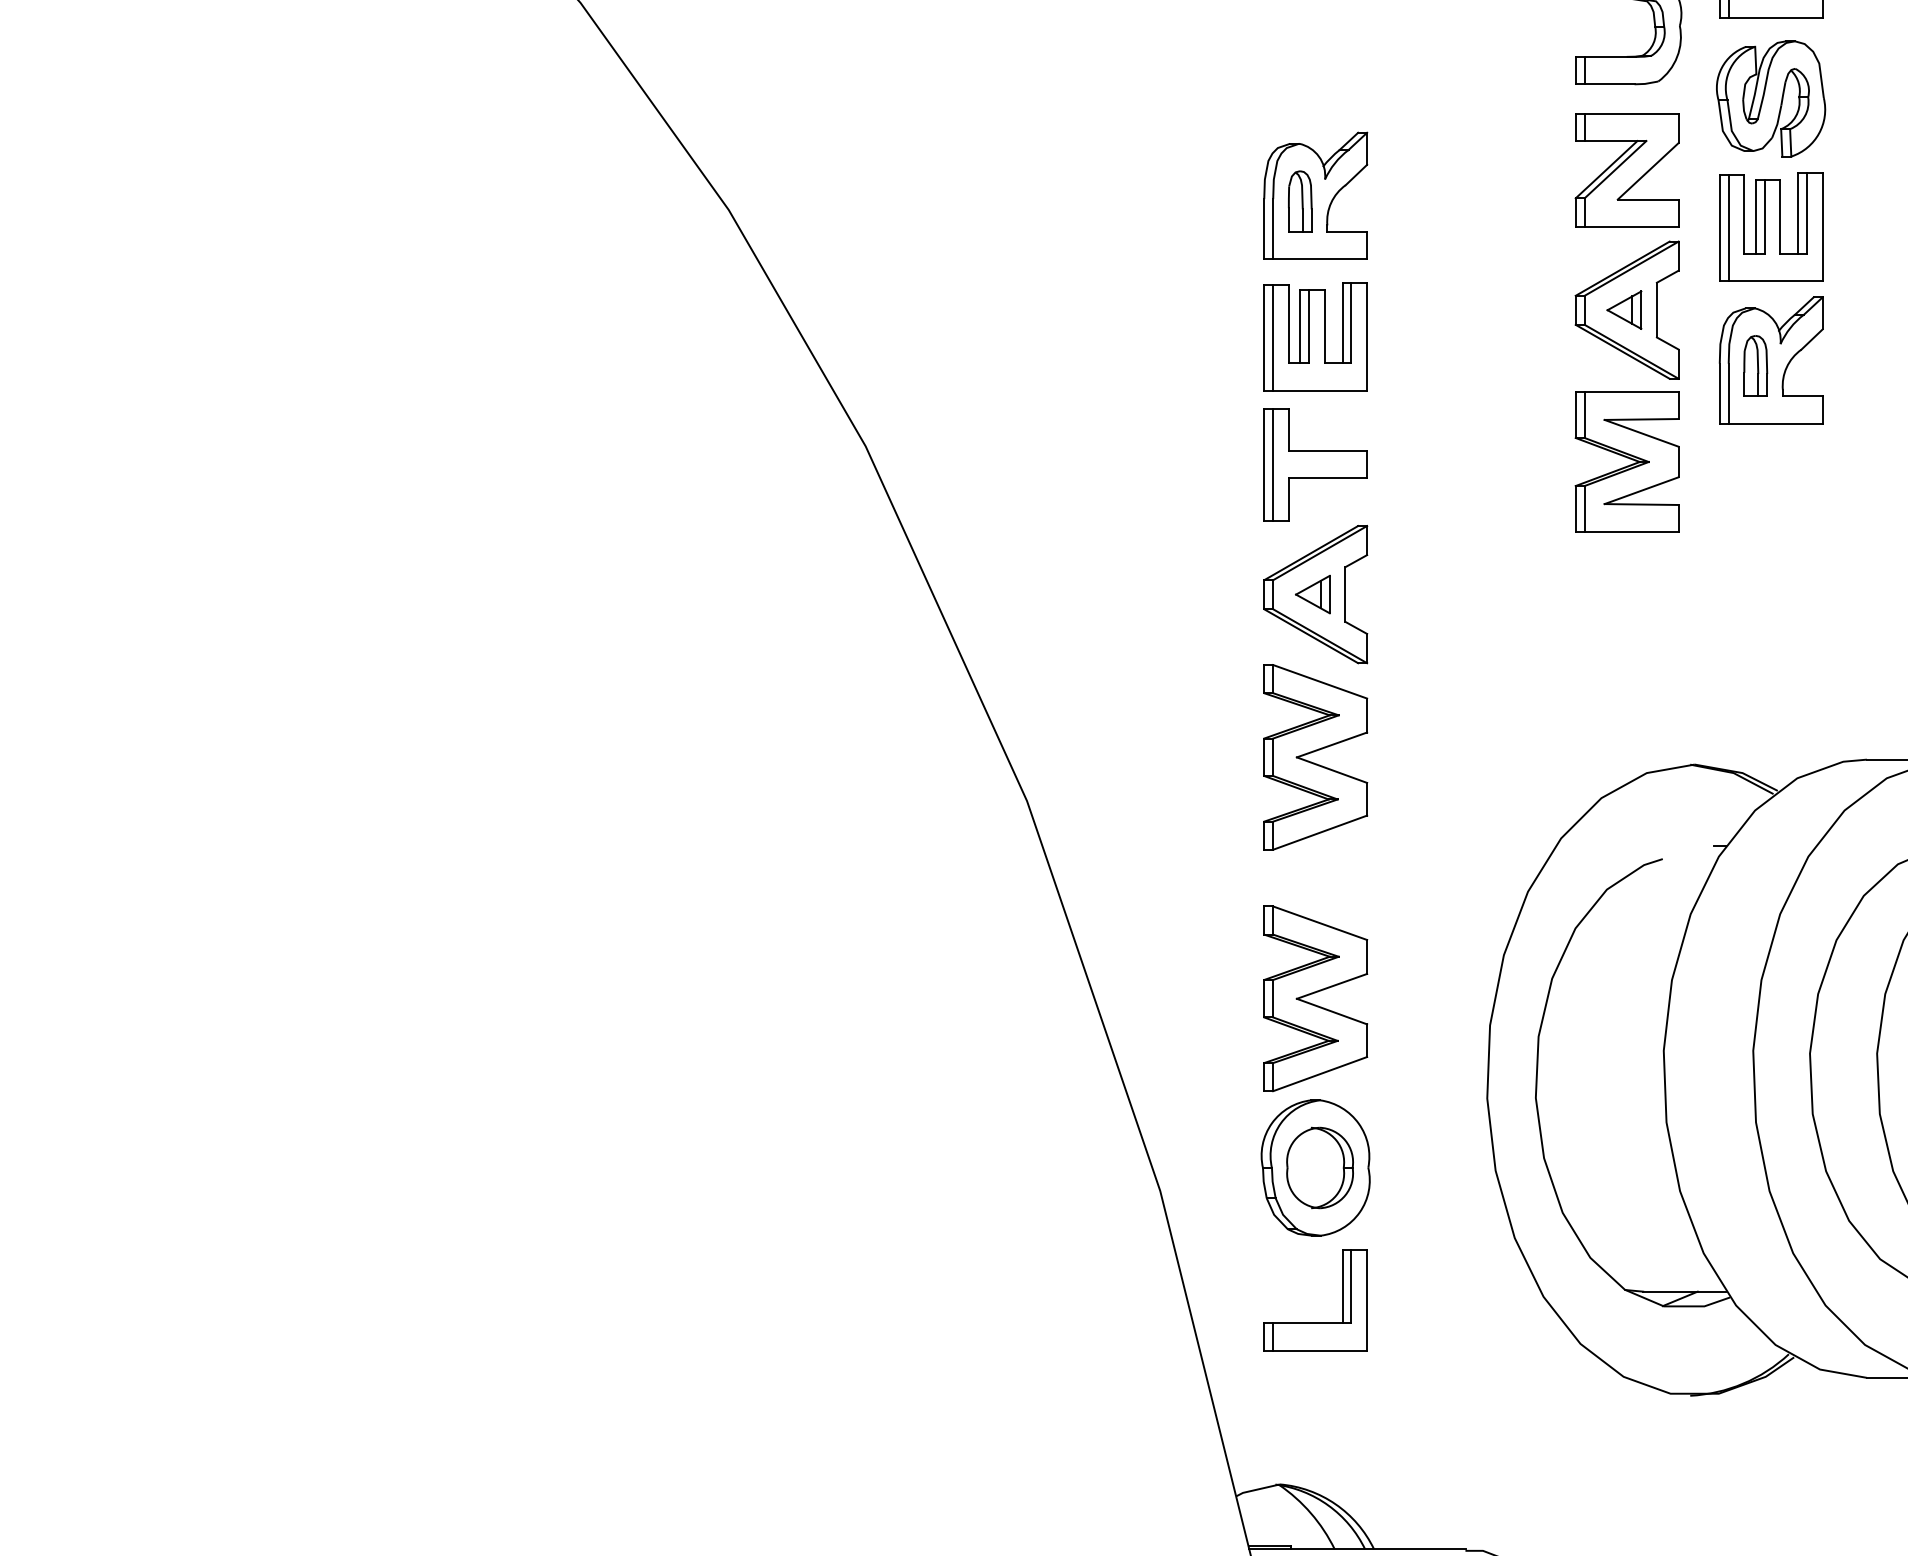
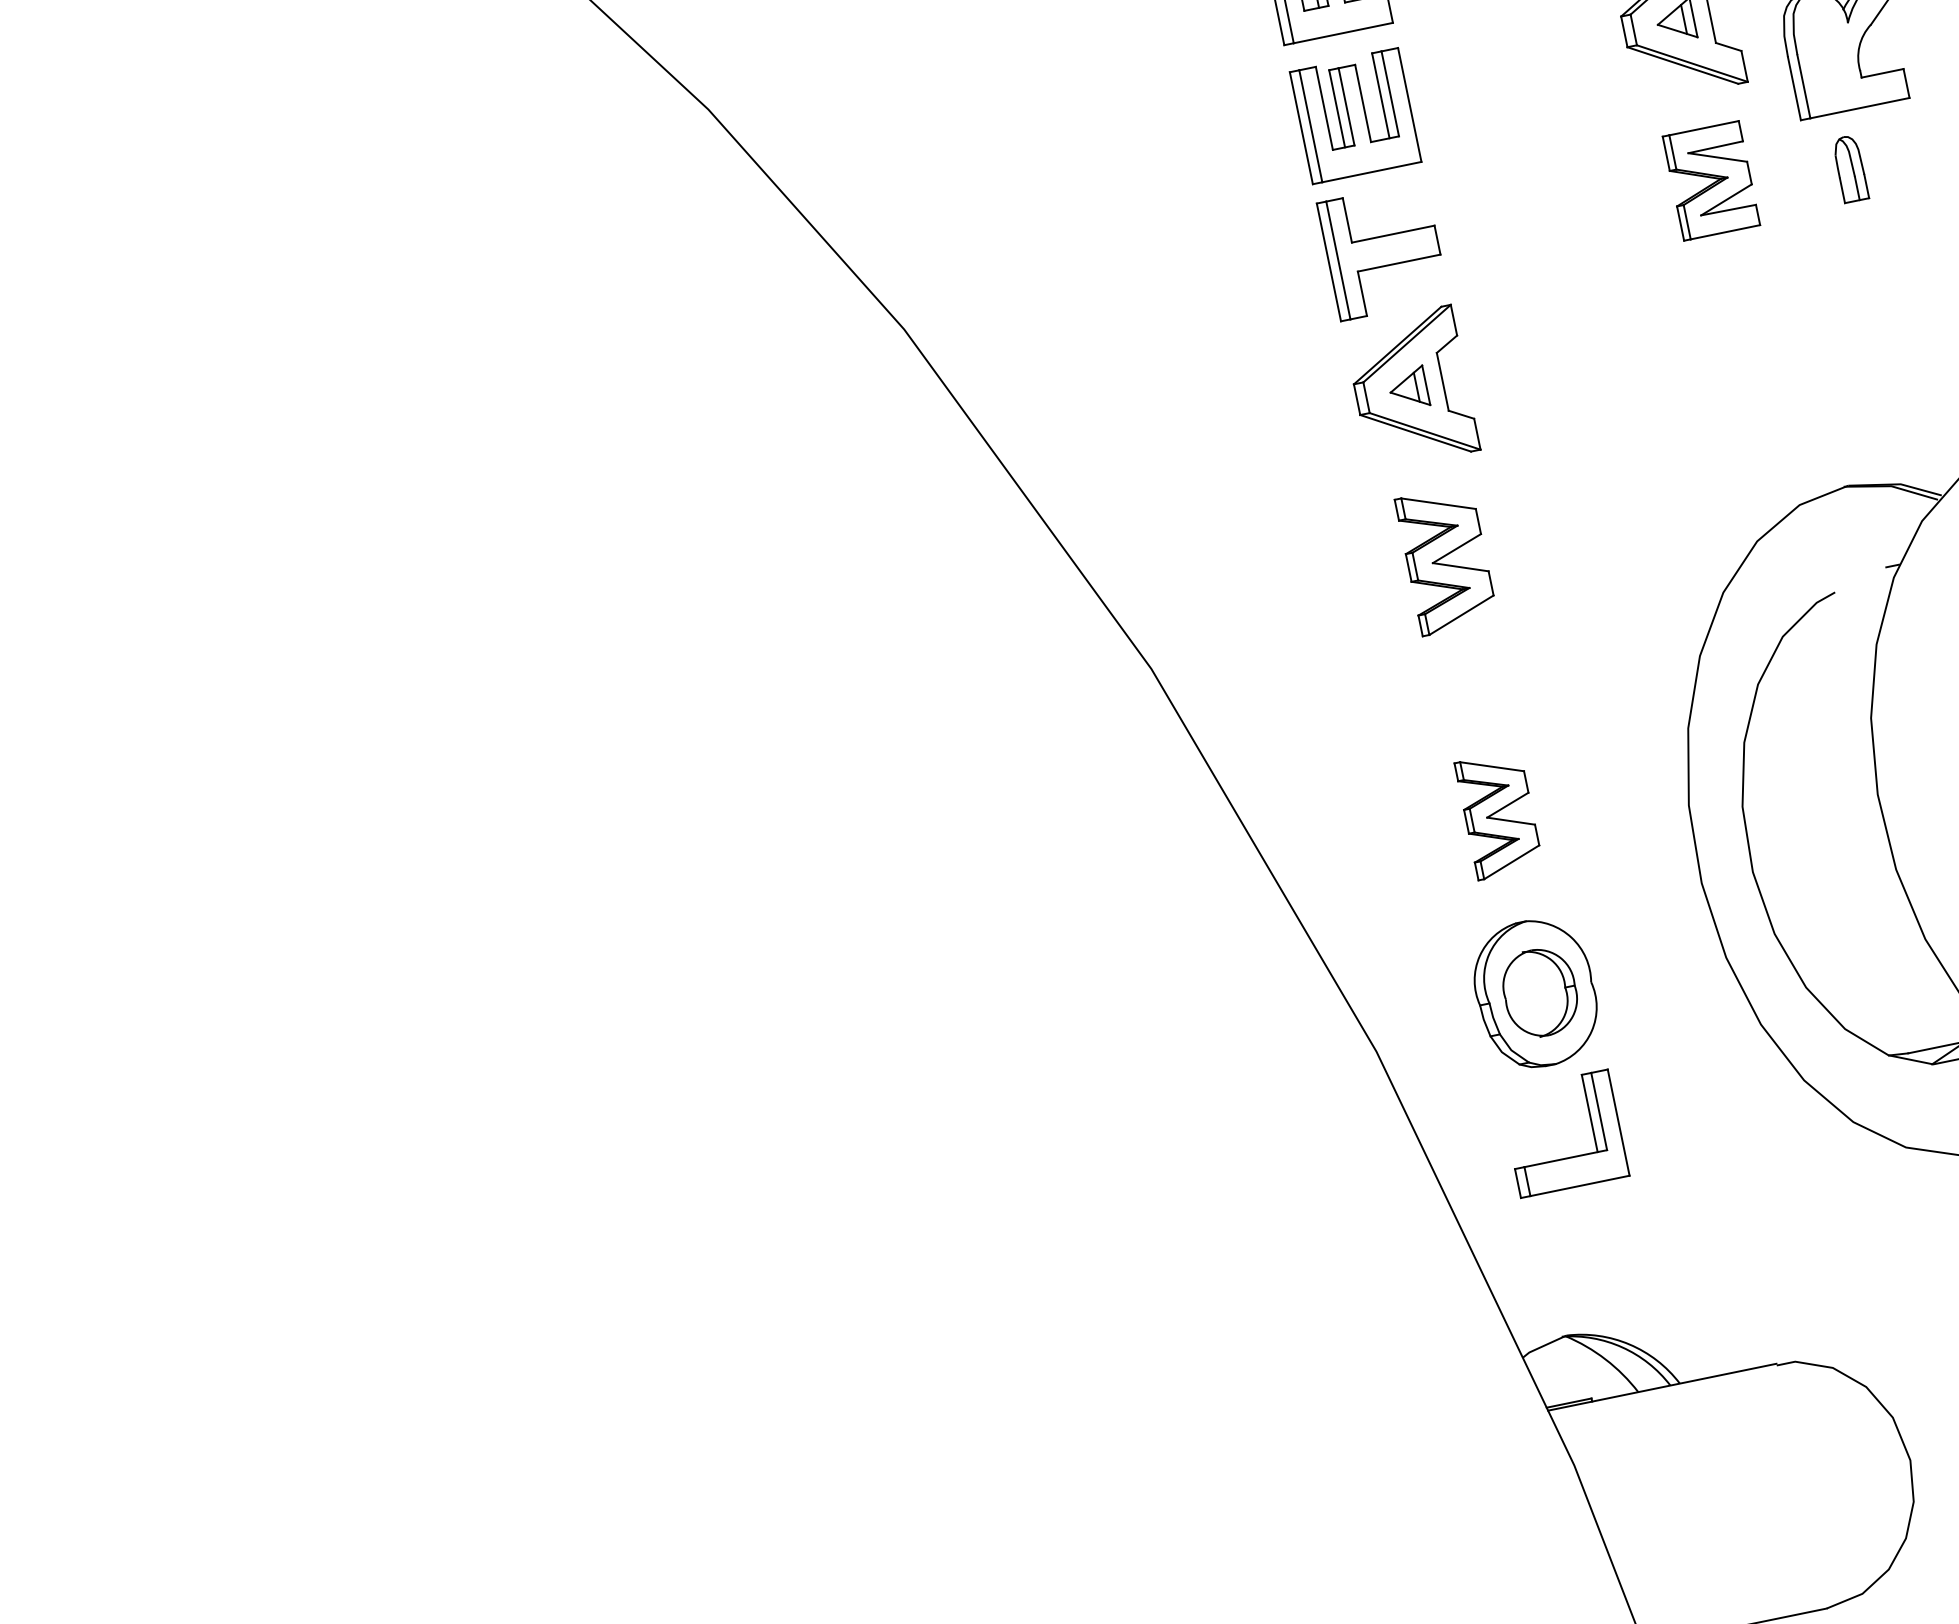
part: (1755, 365) -> (1850, 168), moved
part: (1626, 461) -> (1710, 180), size x0.7
part: (1315, 757) -> (1446, 560), size x0.7
part: (1315, 998) -> (1498, 814), size x0.6

